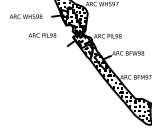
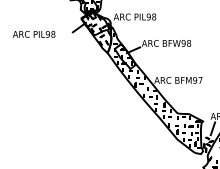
text: (42, 35) -> (34, 34), moved

